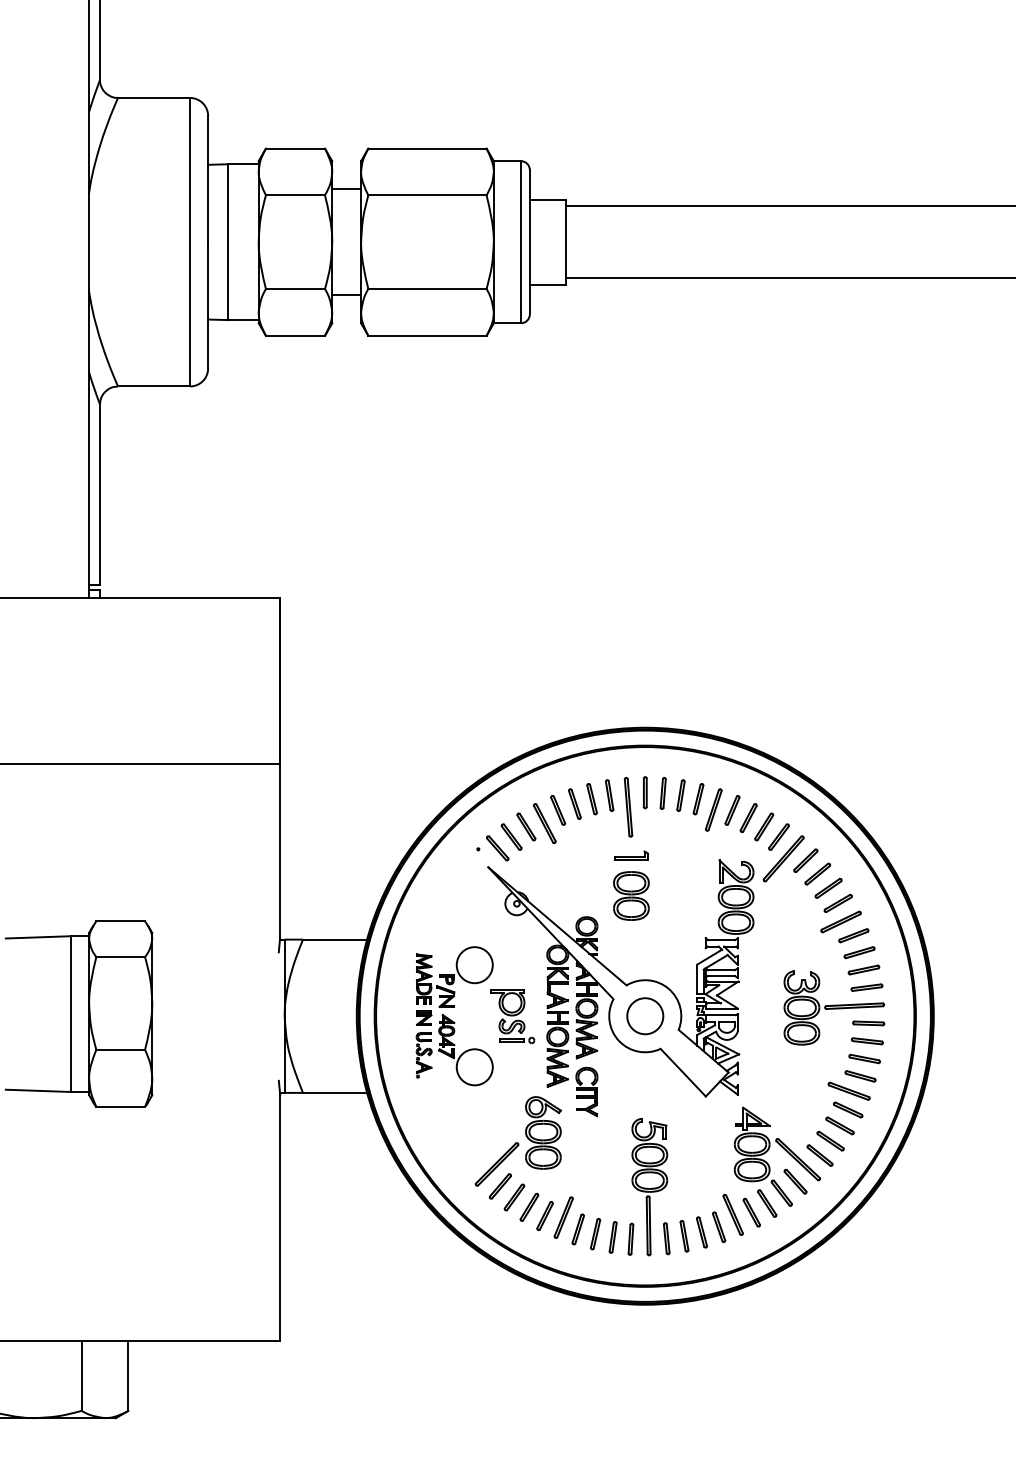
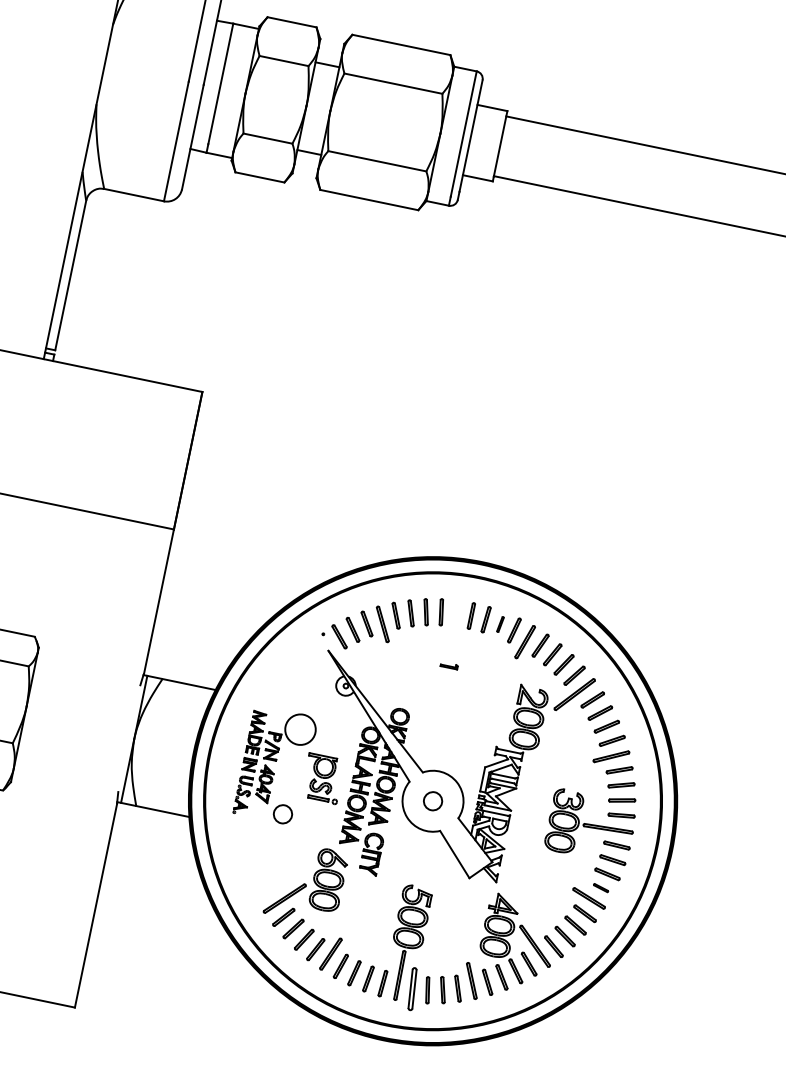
part: (680, 795) -> (500, 624), size x0.6
part: (628, 807) -> (454, 625), removed
part: (631, 855) -> (449, 665), size x0.6
part: (631, 895) -> (442, 698), removed
circle: (645, 1016) -> (433, 801), size x0.6
circle: (474, 1067) -> (282, 814), size x0.6
part: (860, 1076) -> (601, 888), size x0.6
part: (666, 1238) -> (412, 989), size x1.6

